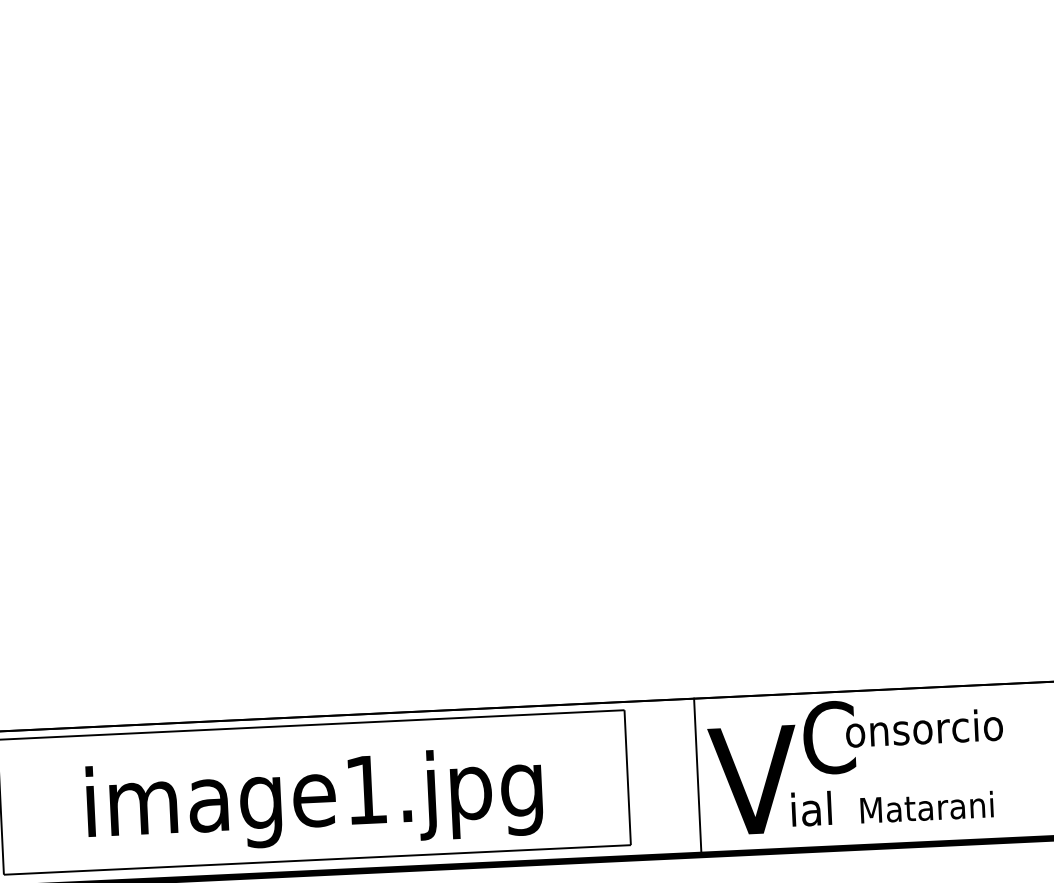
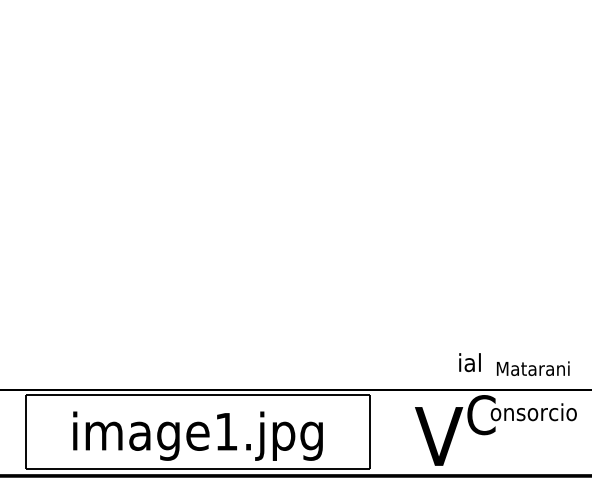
line: (697, 775) -> (408, 432), removed
text: (927, 806) -> (533, 368), moved
text: (810, 808) -> (469, 362), moved

